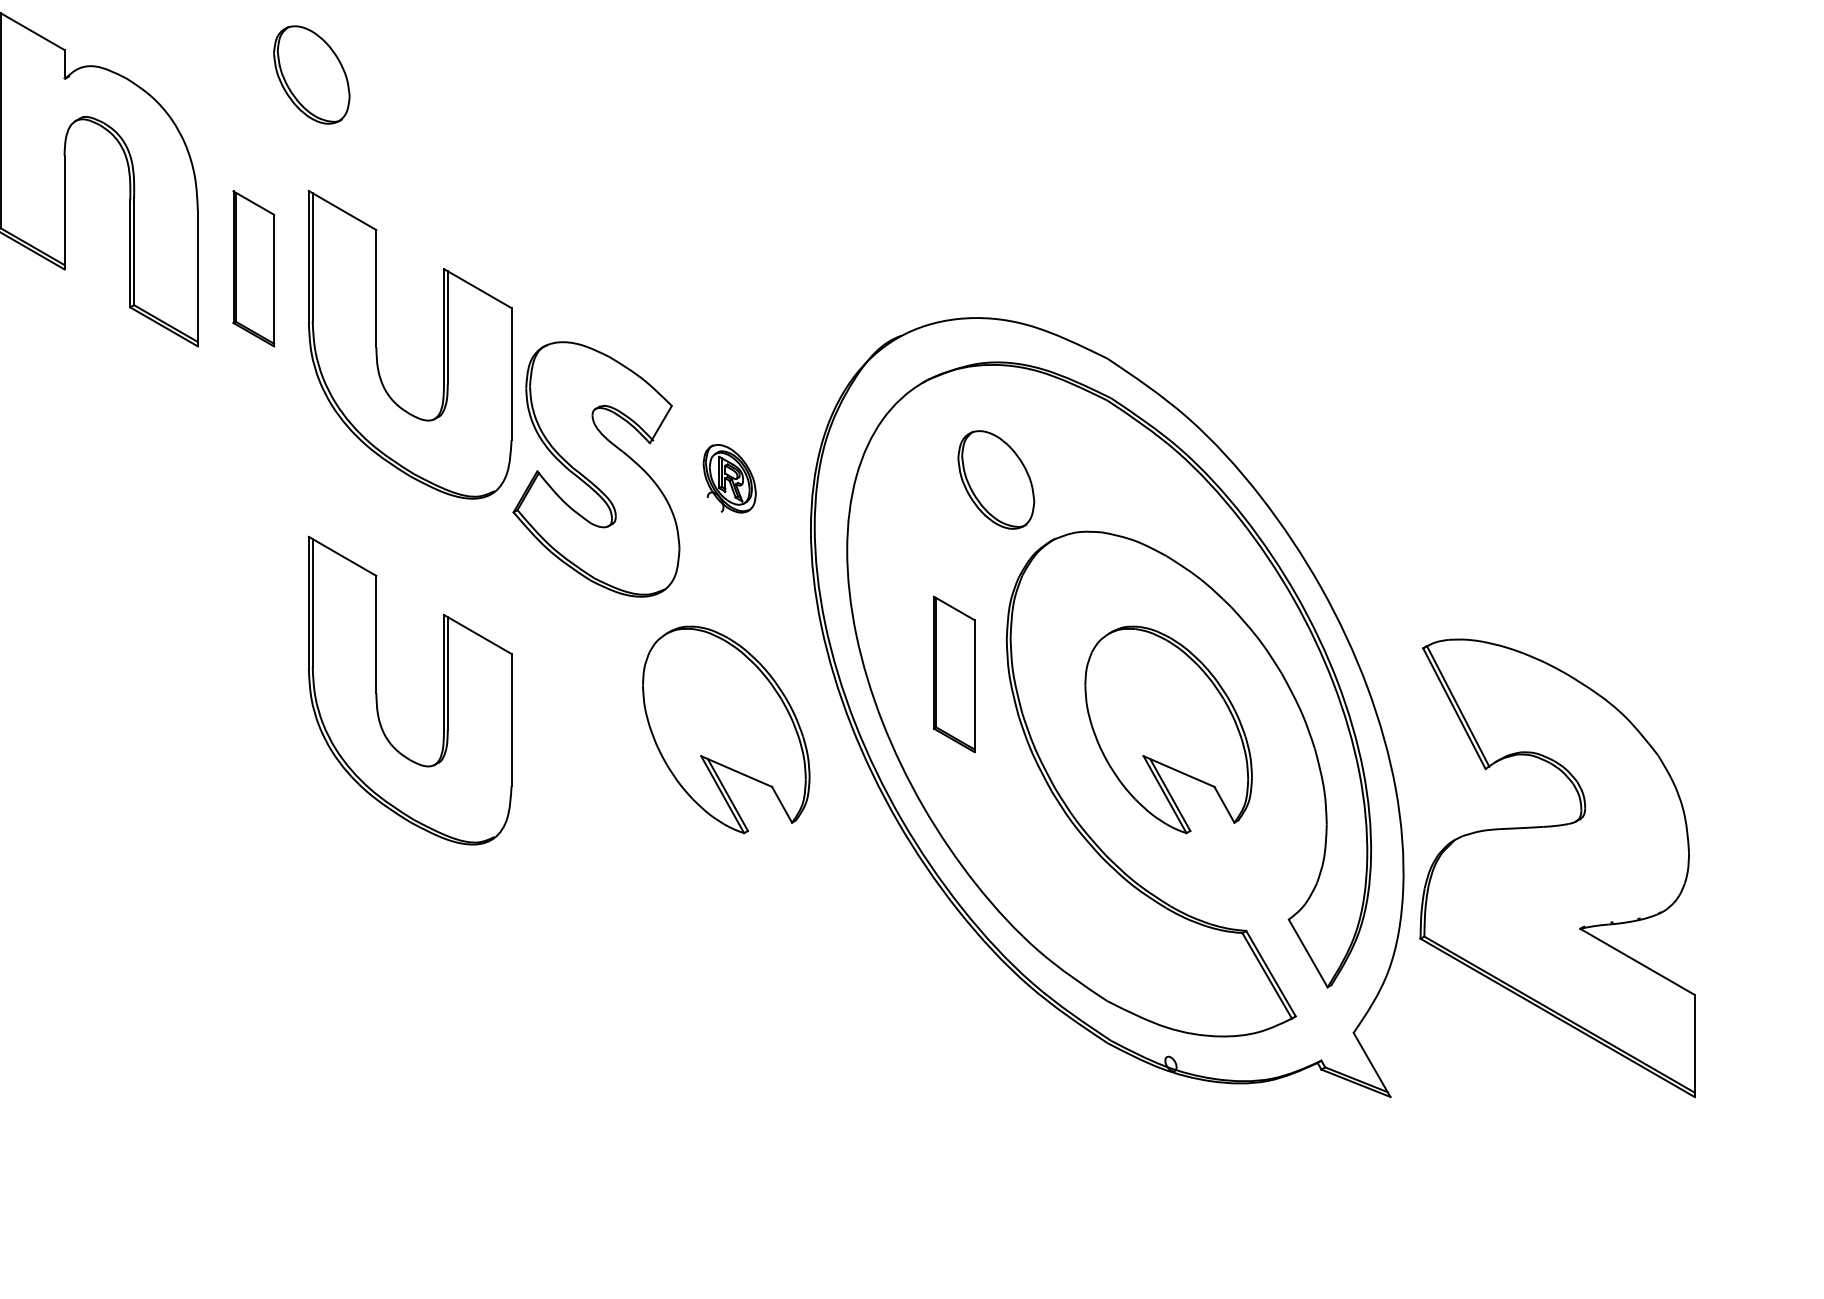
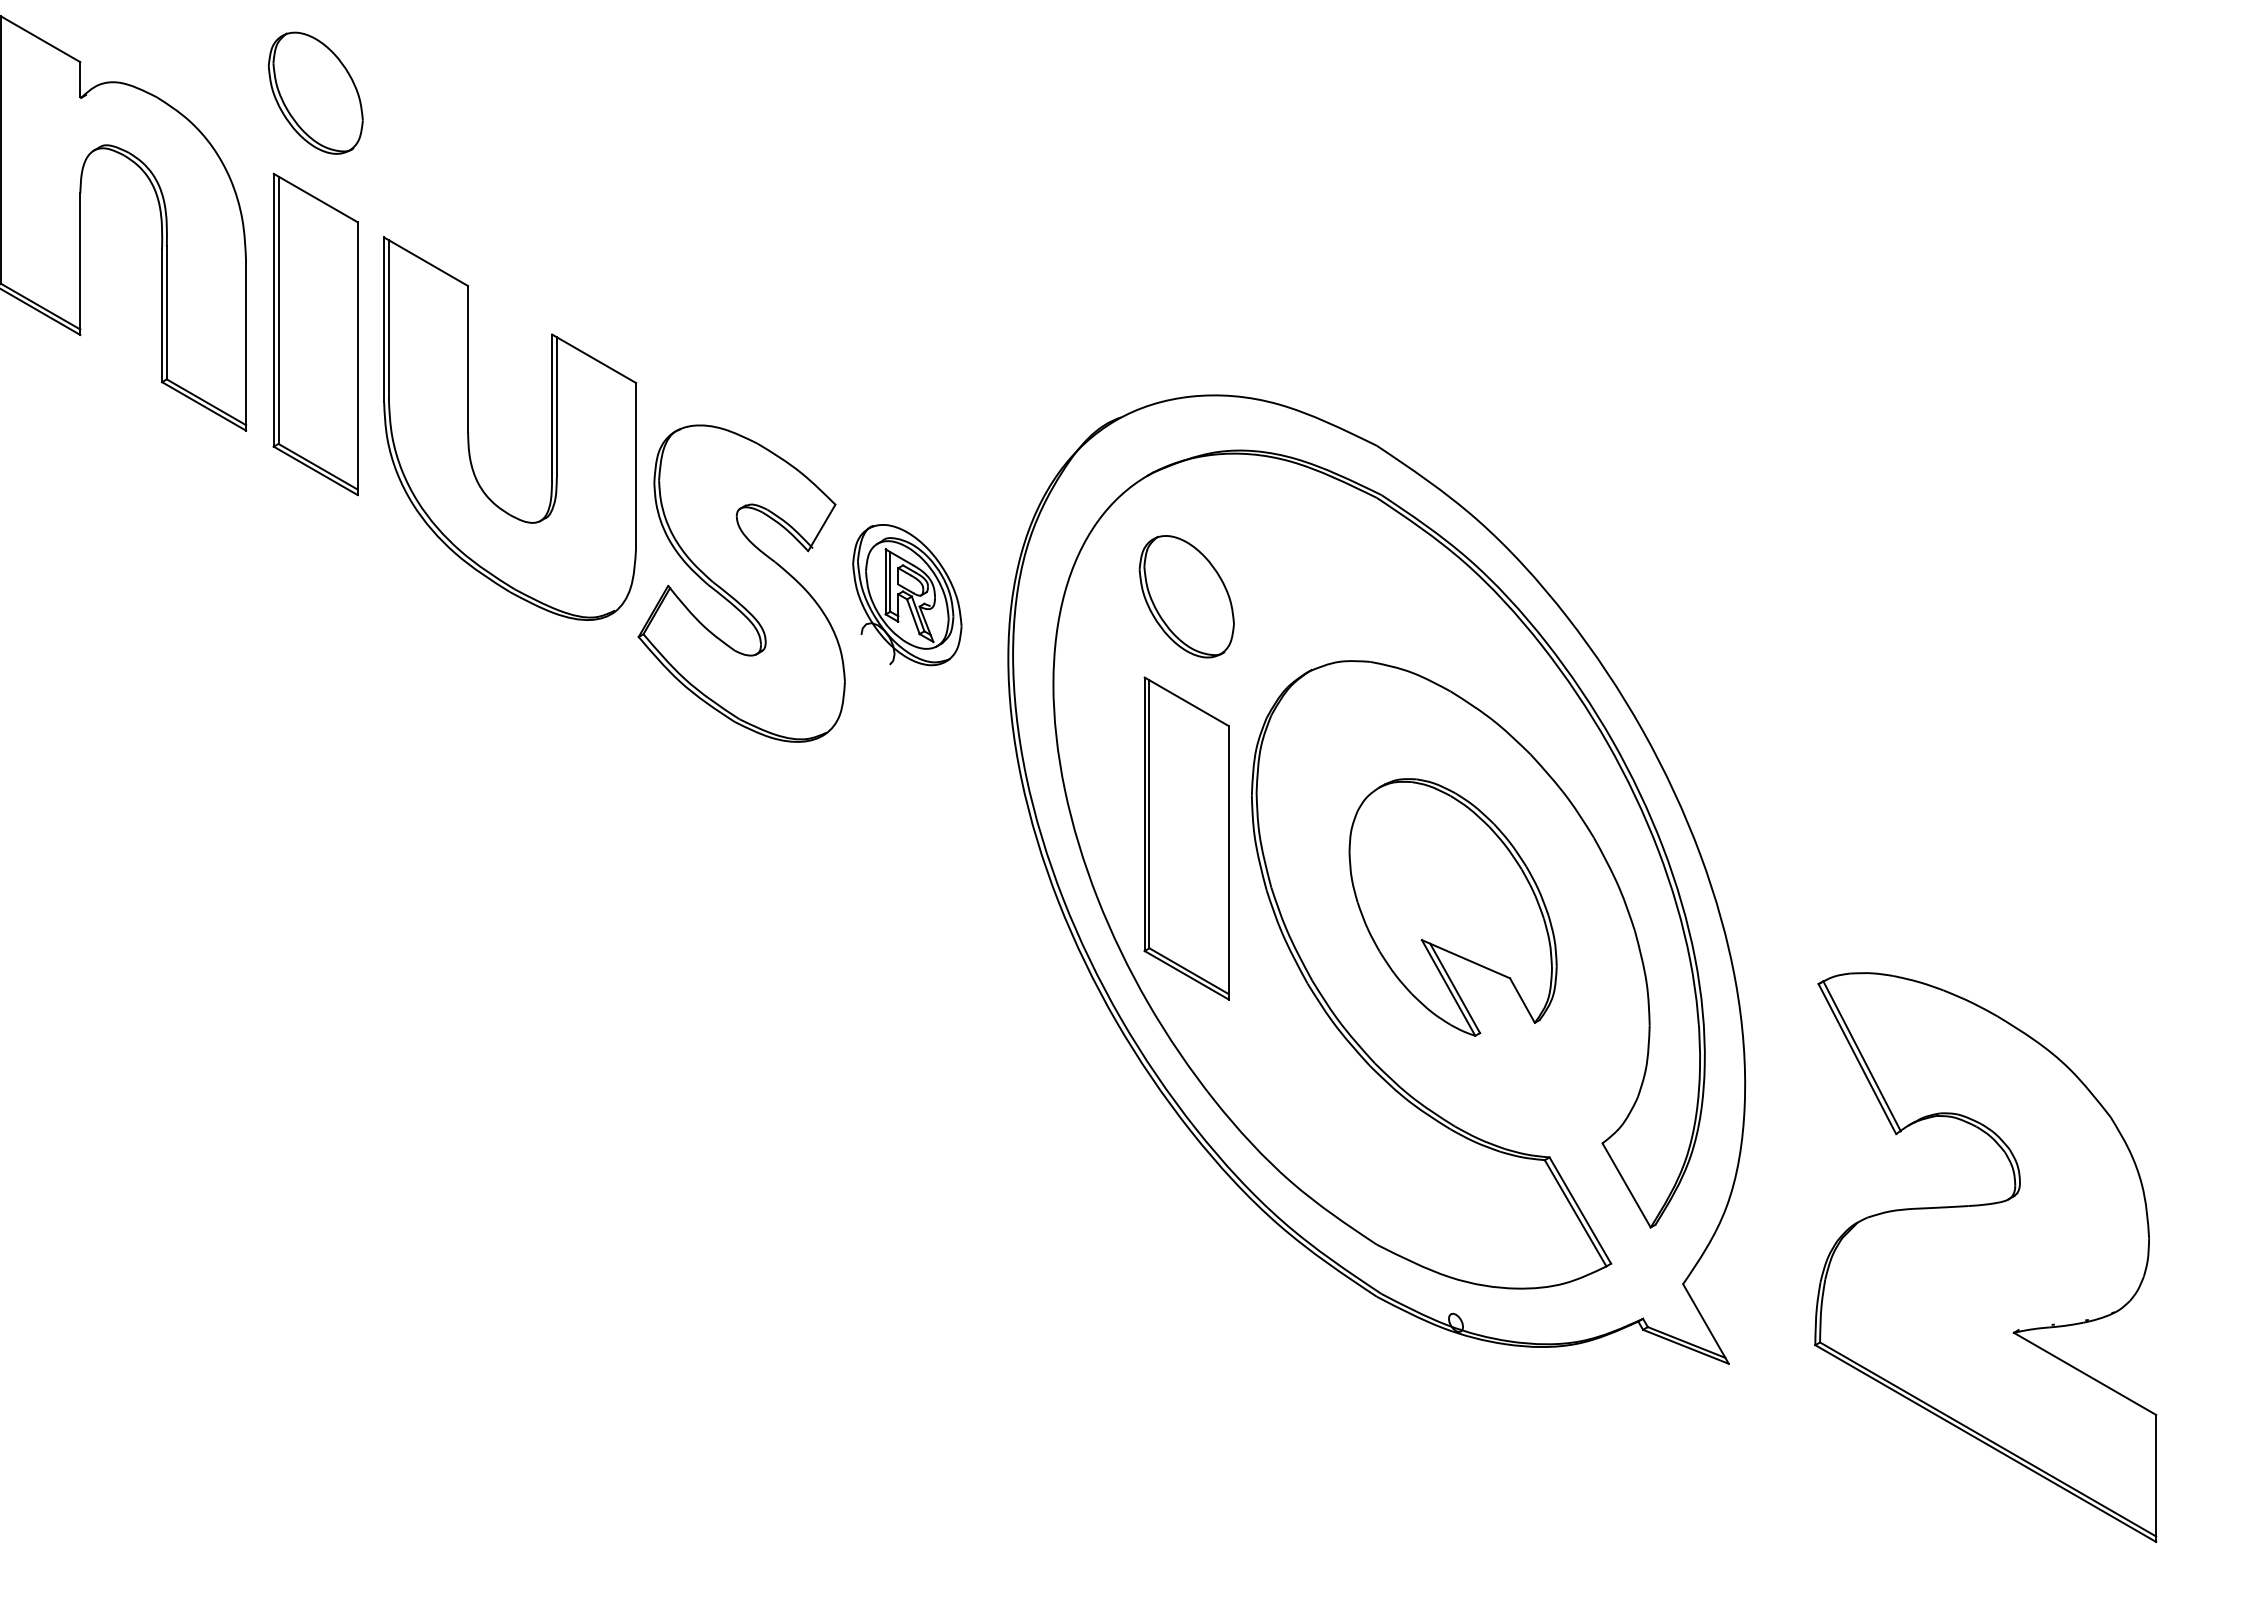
part: (311, 74) -> (315, 92), moved
part: (253, 268) -> (315, 333), size x1.67
part: (729, 478) -> (907, 595), size x1.67
part: (996, 479) -> (1186, 596), moved
part: (954, 674) -> (1186, 838), size x1.67
part: (443, 690) -> (551, 858), removed
part: (725, 729) -> (902, 907), removed
part: (1557, 868) -> (1985, 1257), moved

